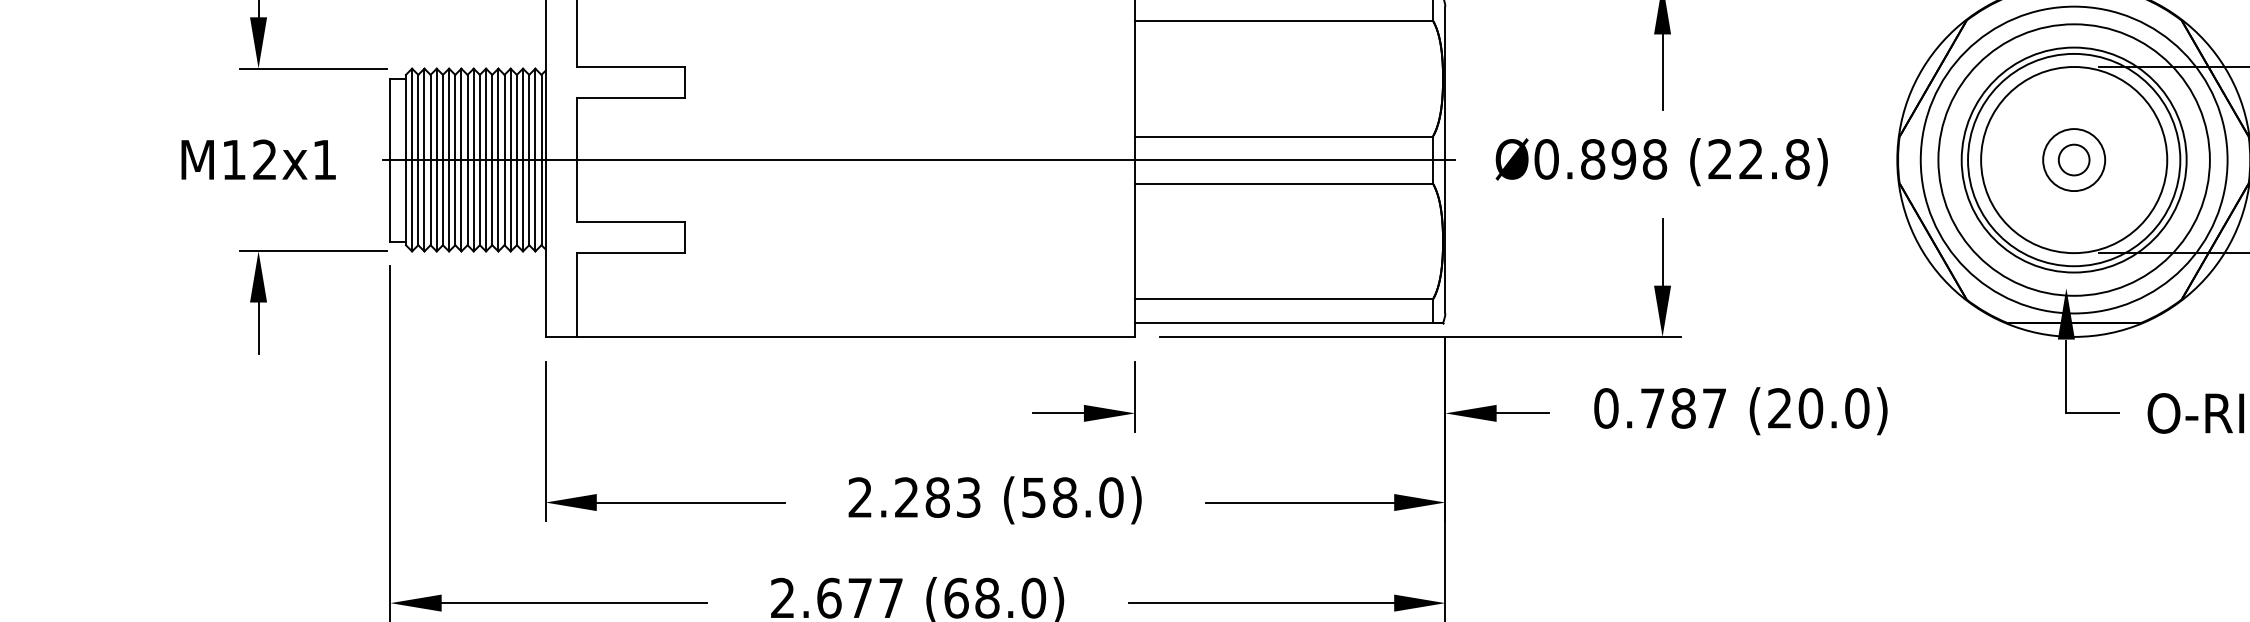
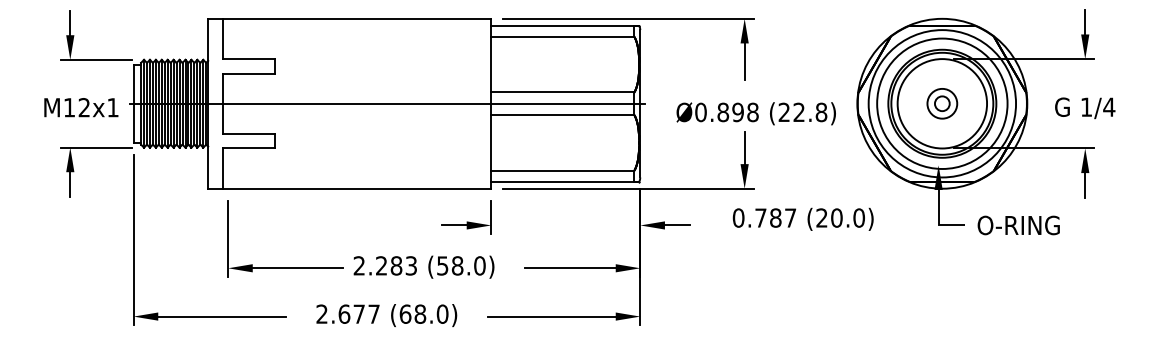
text: (258, 159) -> (81, 107), moved
text: (1660, 161) -> (755, 113), moved
text: (1739, 409) -> (802, 218), moved
part: (664, 500) -> (285, 267), moved

